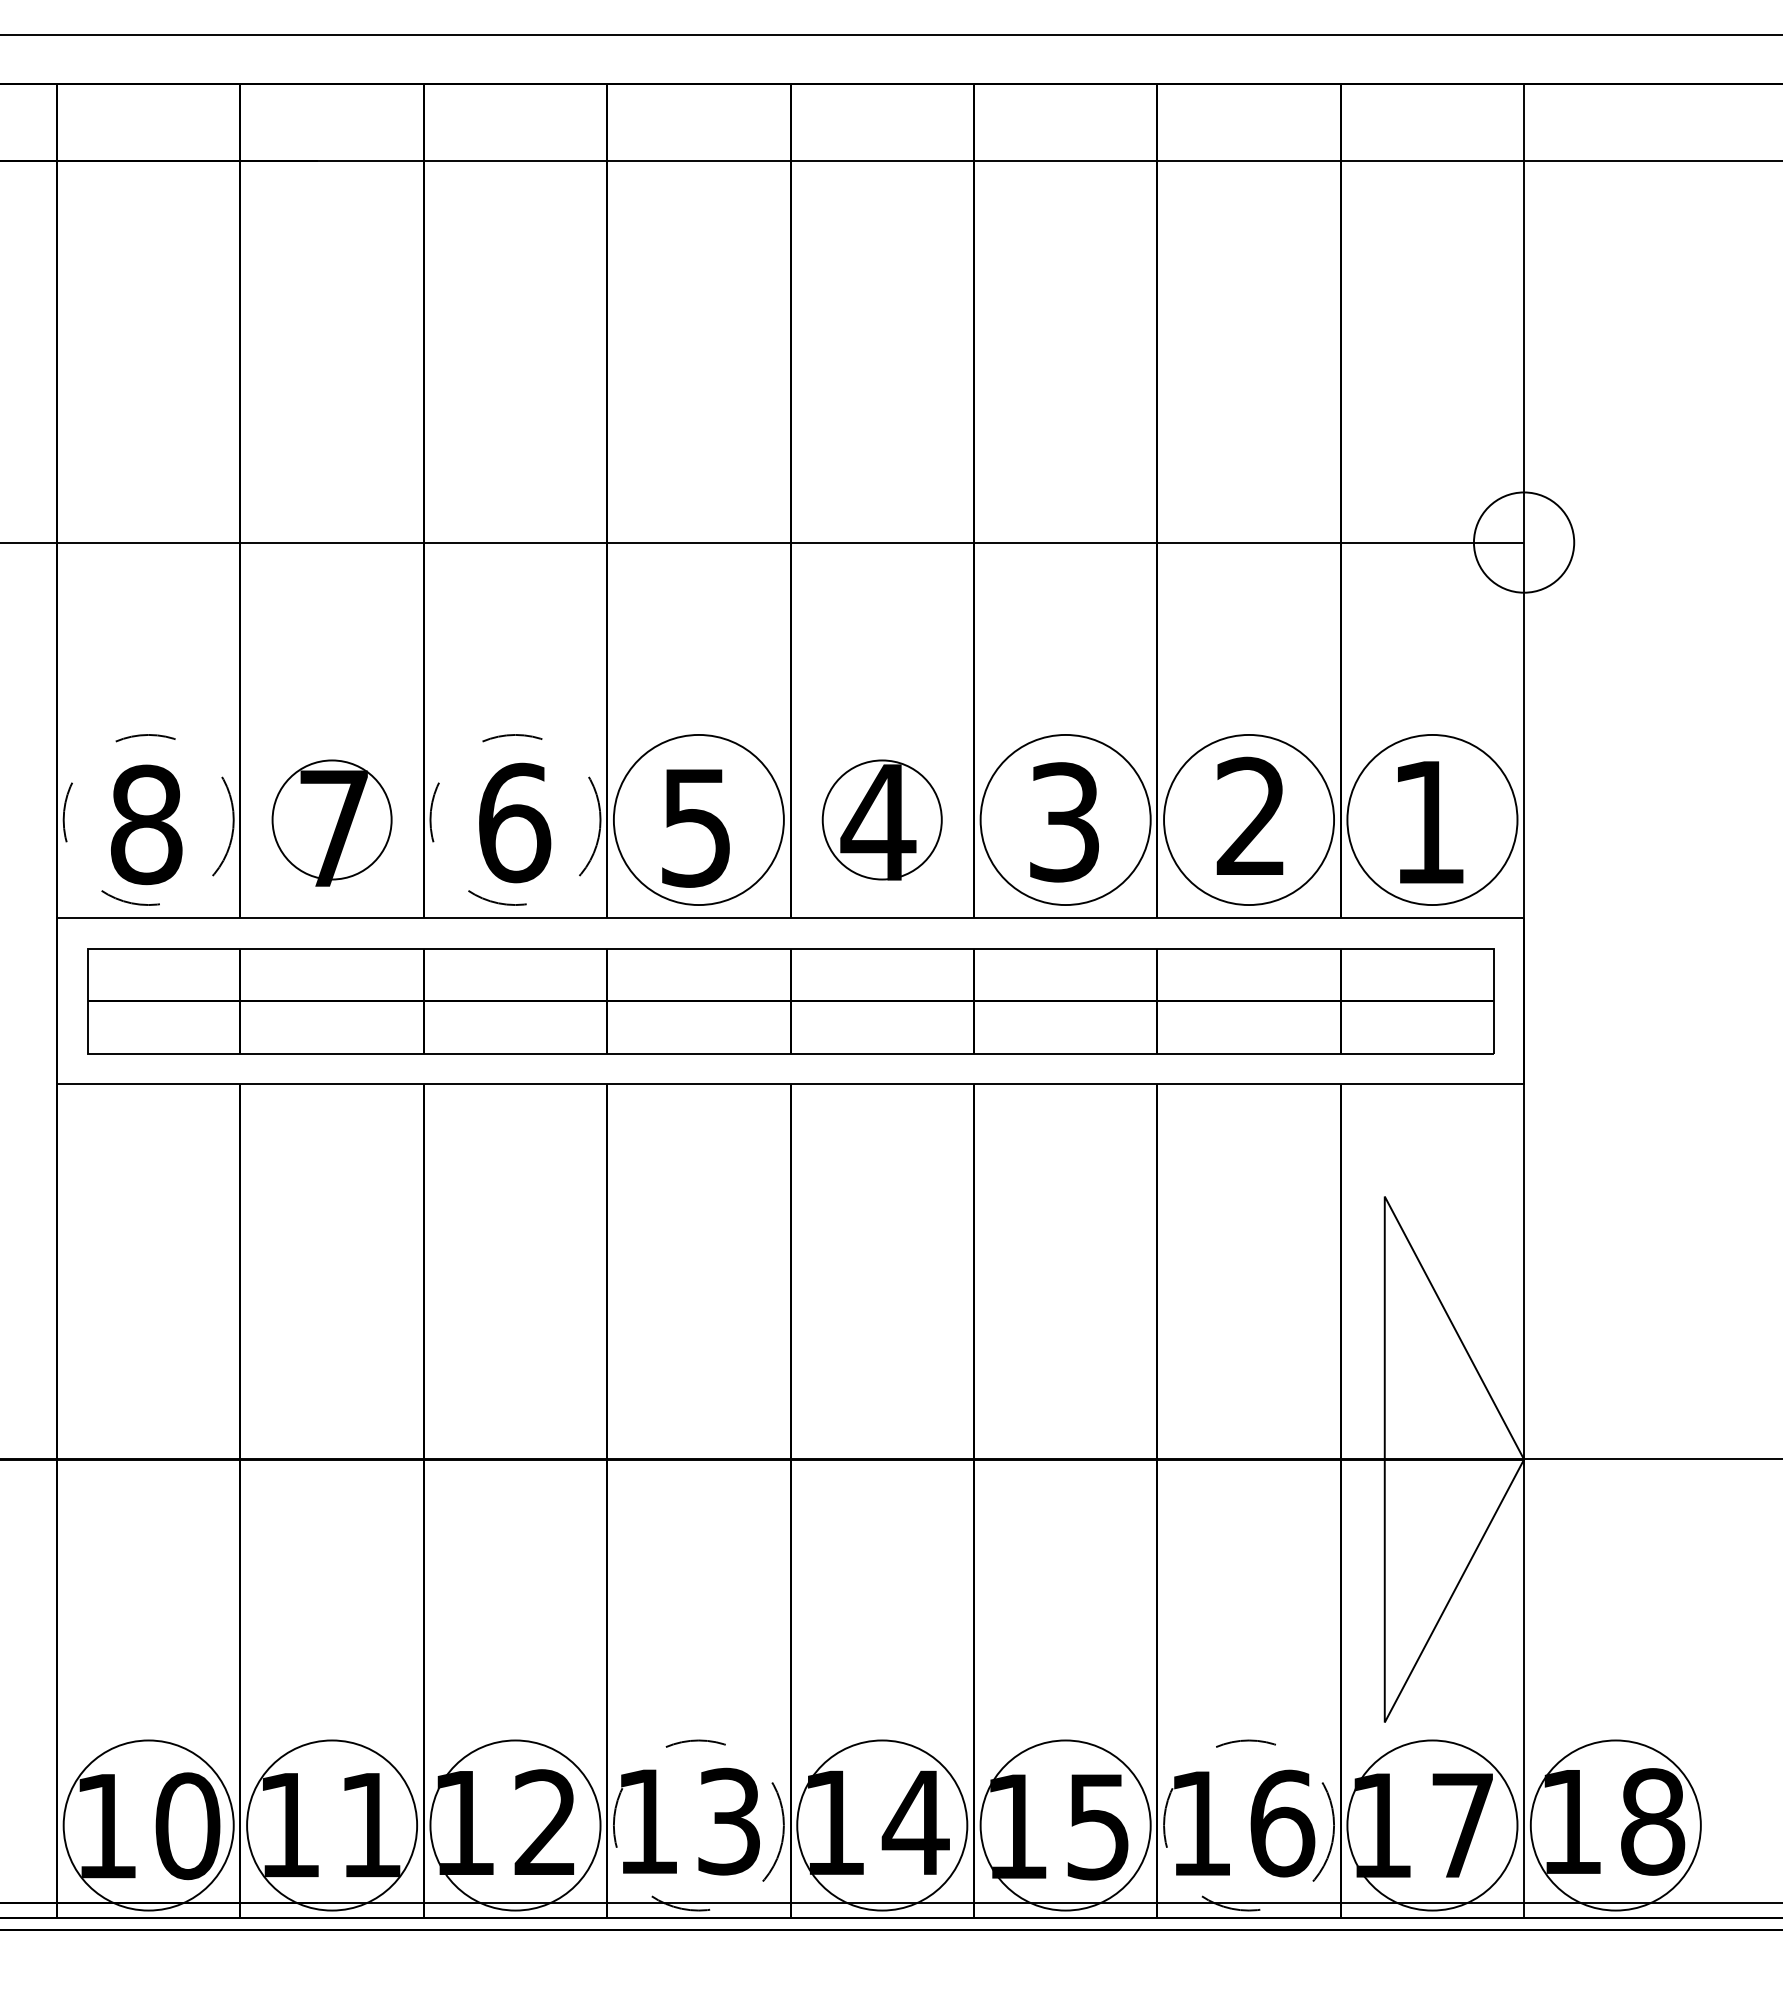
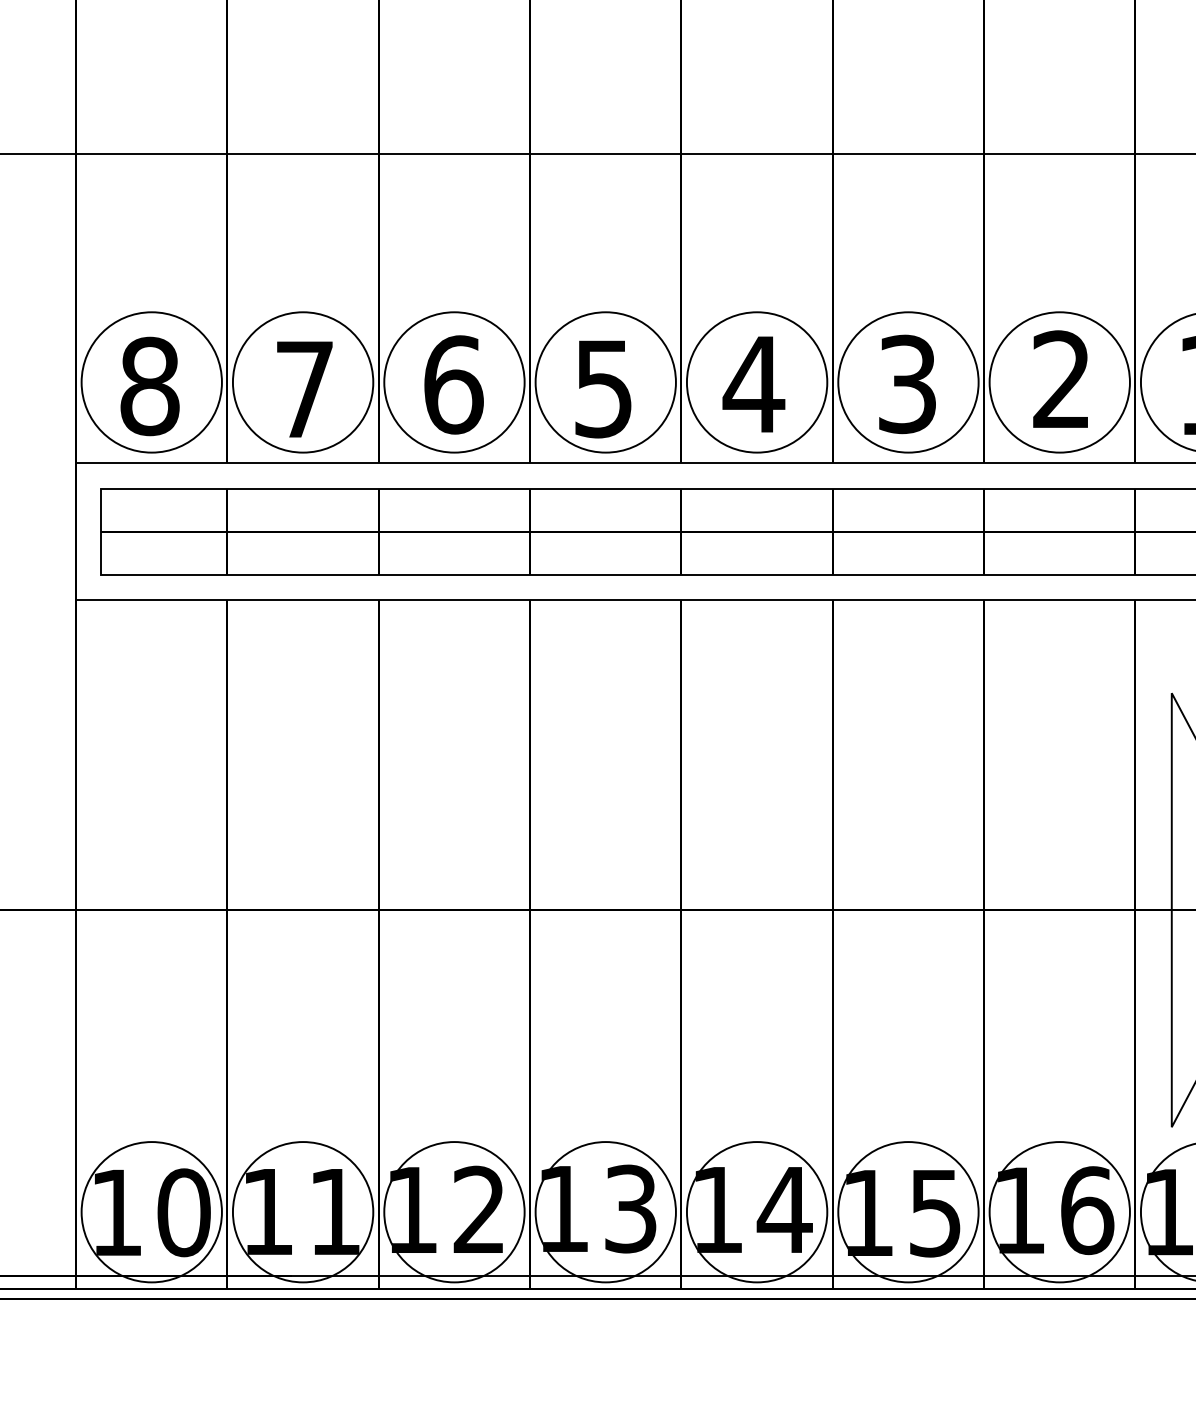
circle: (148, 819) -> (151, 382), dashed -> solid
circle: (332, 819) -> (303, 382), size x1.43
circle: (515, 819) -> (454, 382), dashed -> solid
circle: (882, 819) -> (757, 382), size x1.43
circle: (698, 1825) -> (605, 1212), dashed -> solid
circle: (1249, 1825) -> (1060, 1212), dashed -> solid

